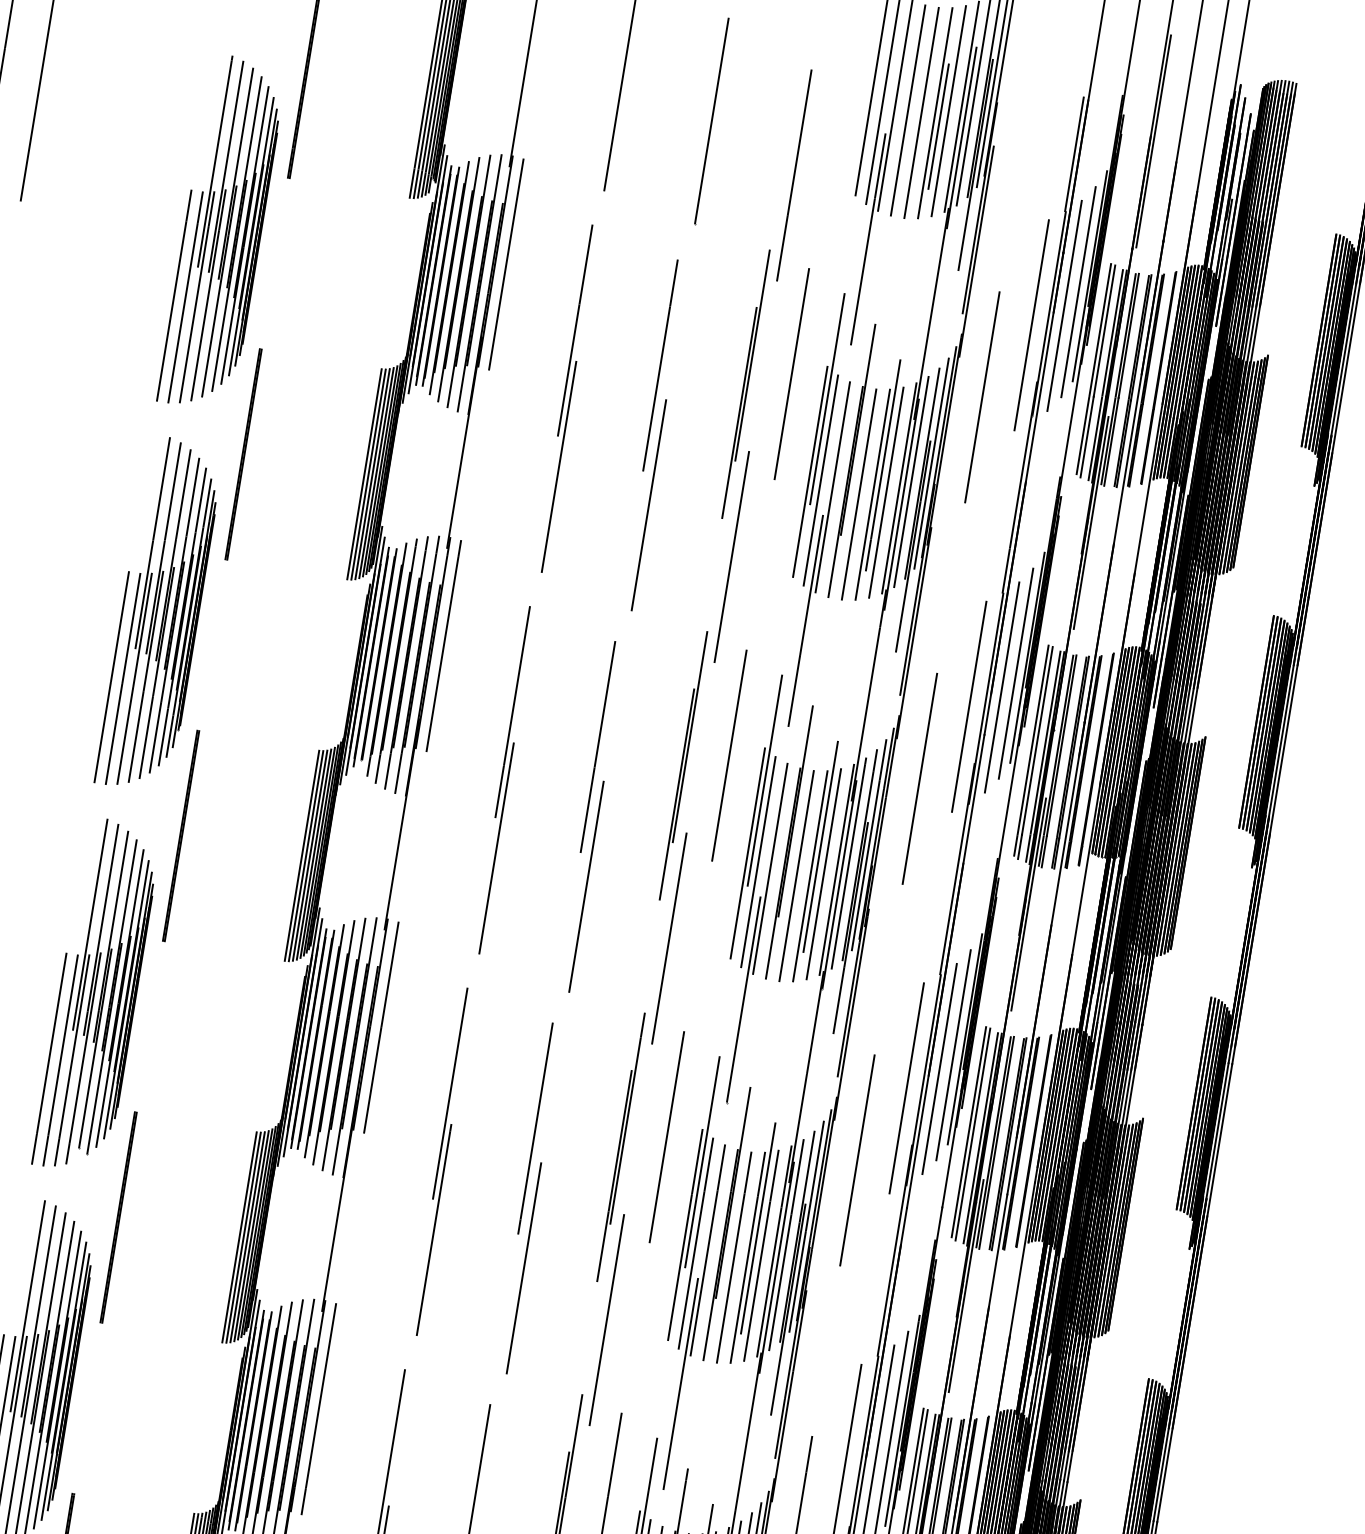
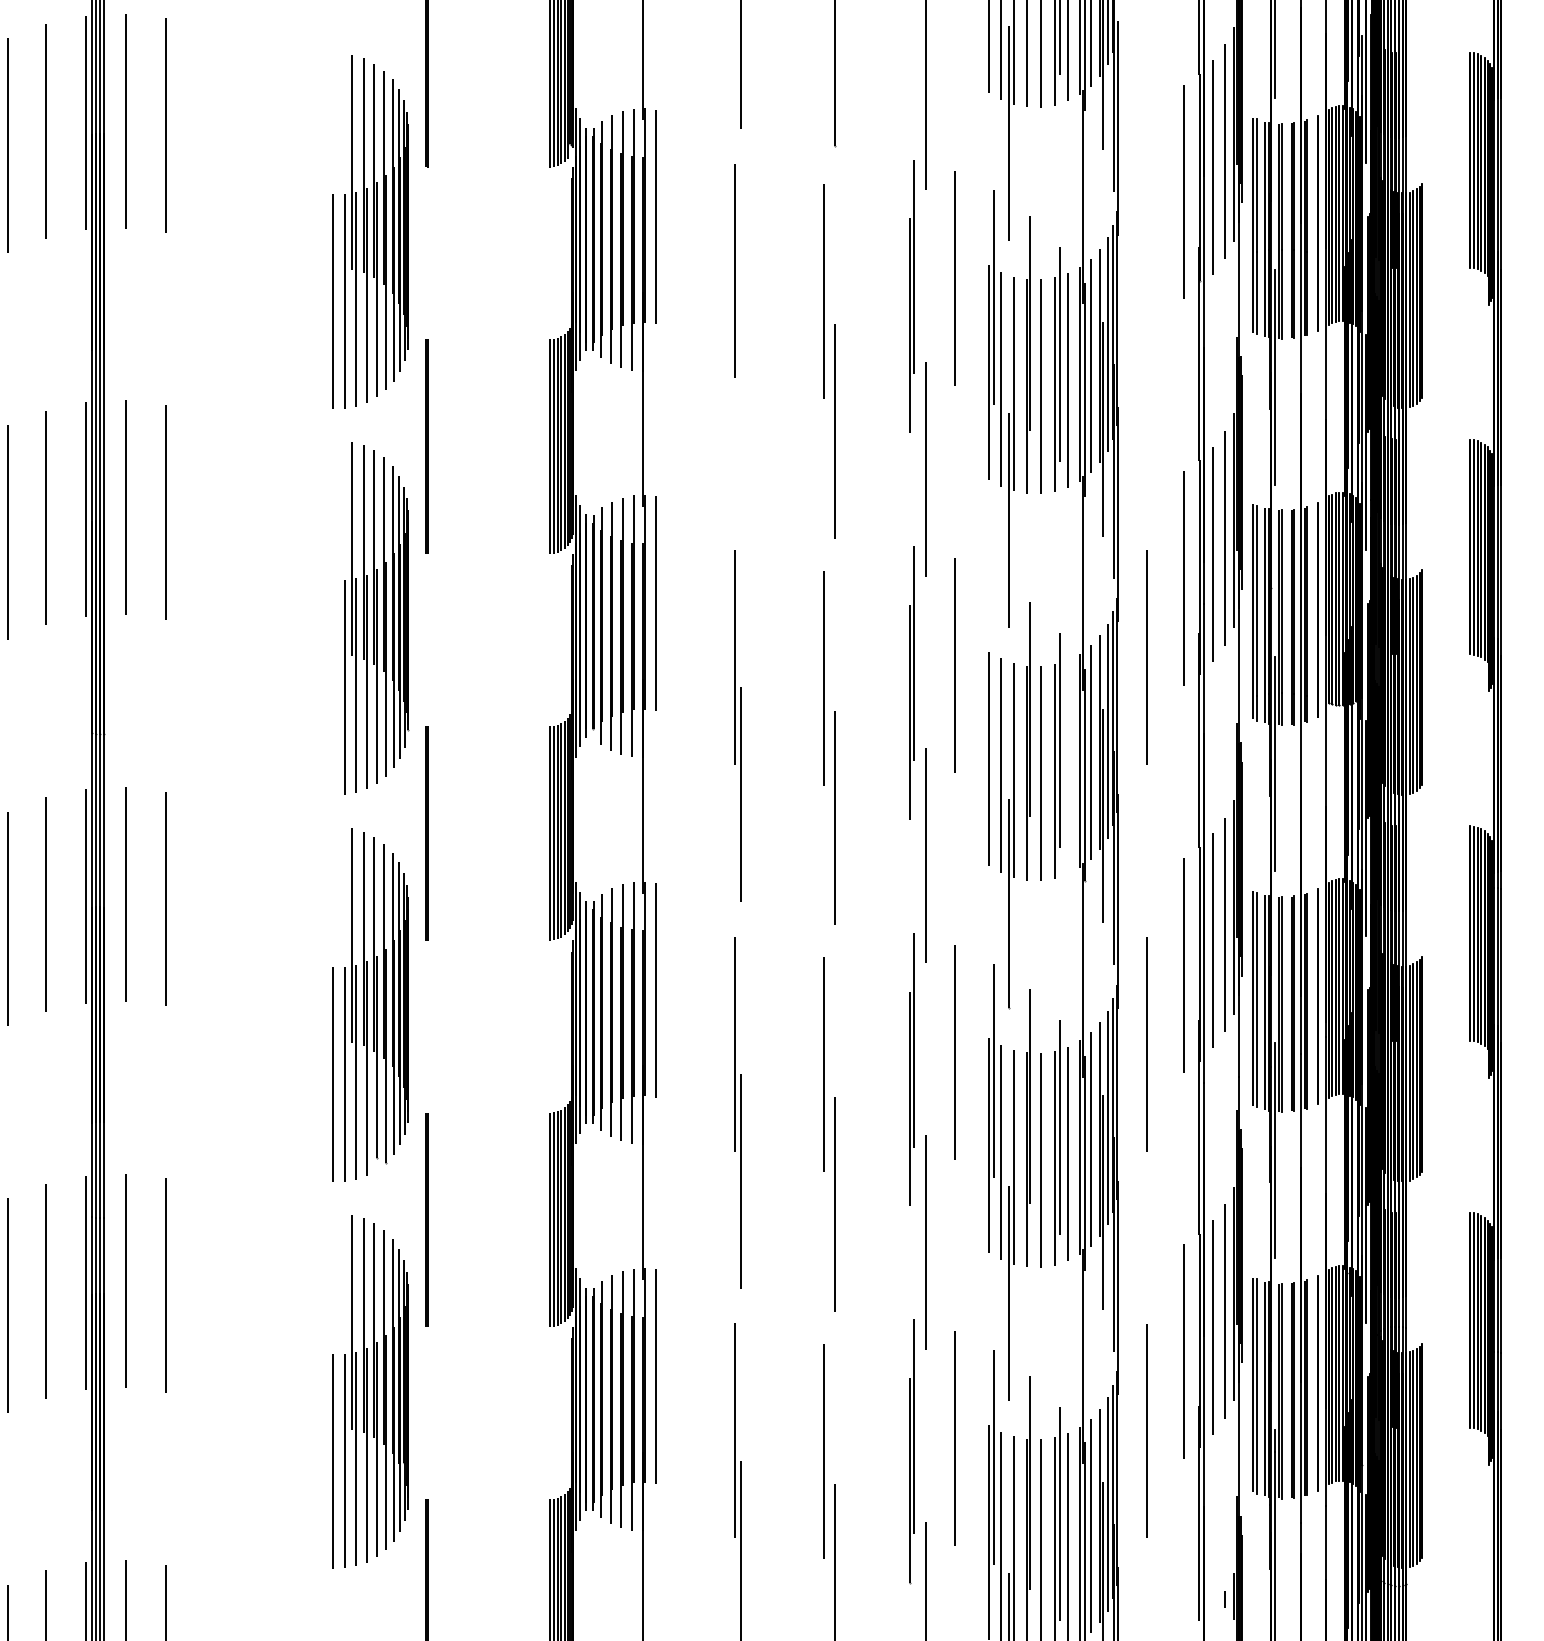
line: (981, 396) -> (1146, 270), removed
line: (559, 466) -> (740, 407), removed
line: (111, 676) -> (332, 687), removed
line: (764, 780) -> (994, 684), removed
line: (823, 873) -> (1067, 766), removed

